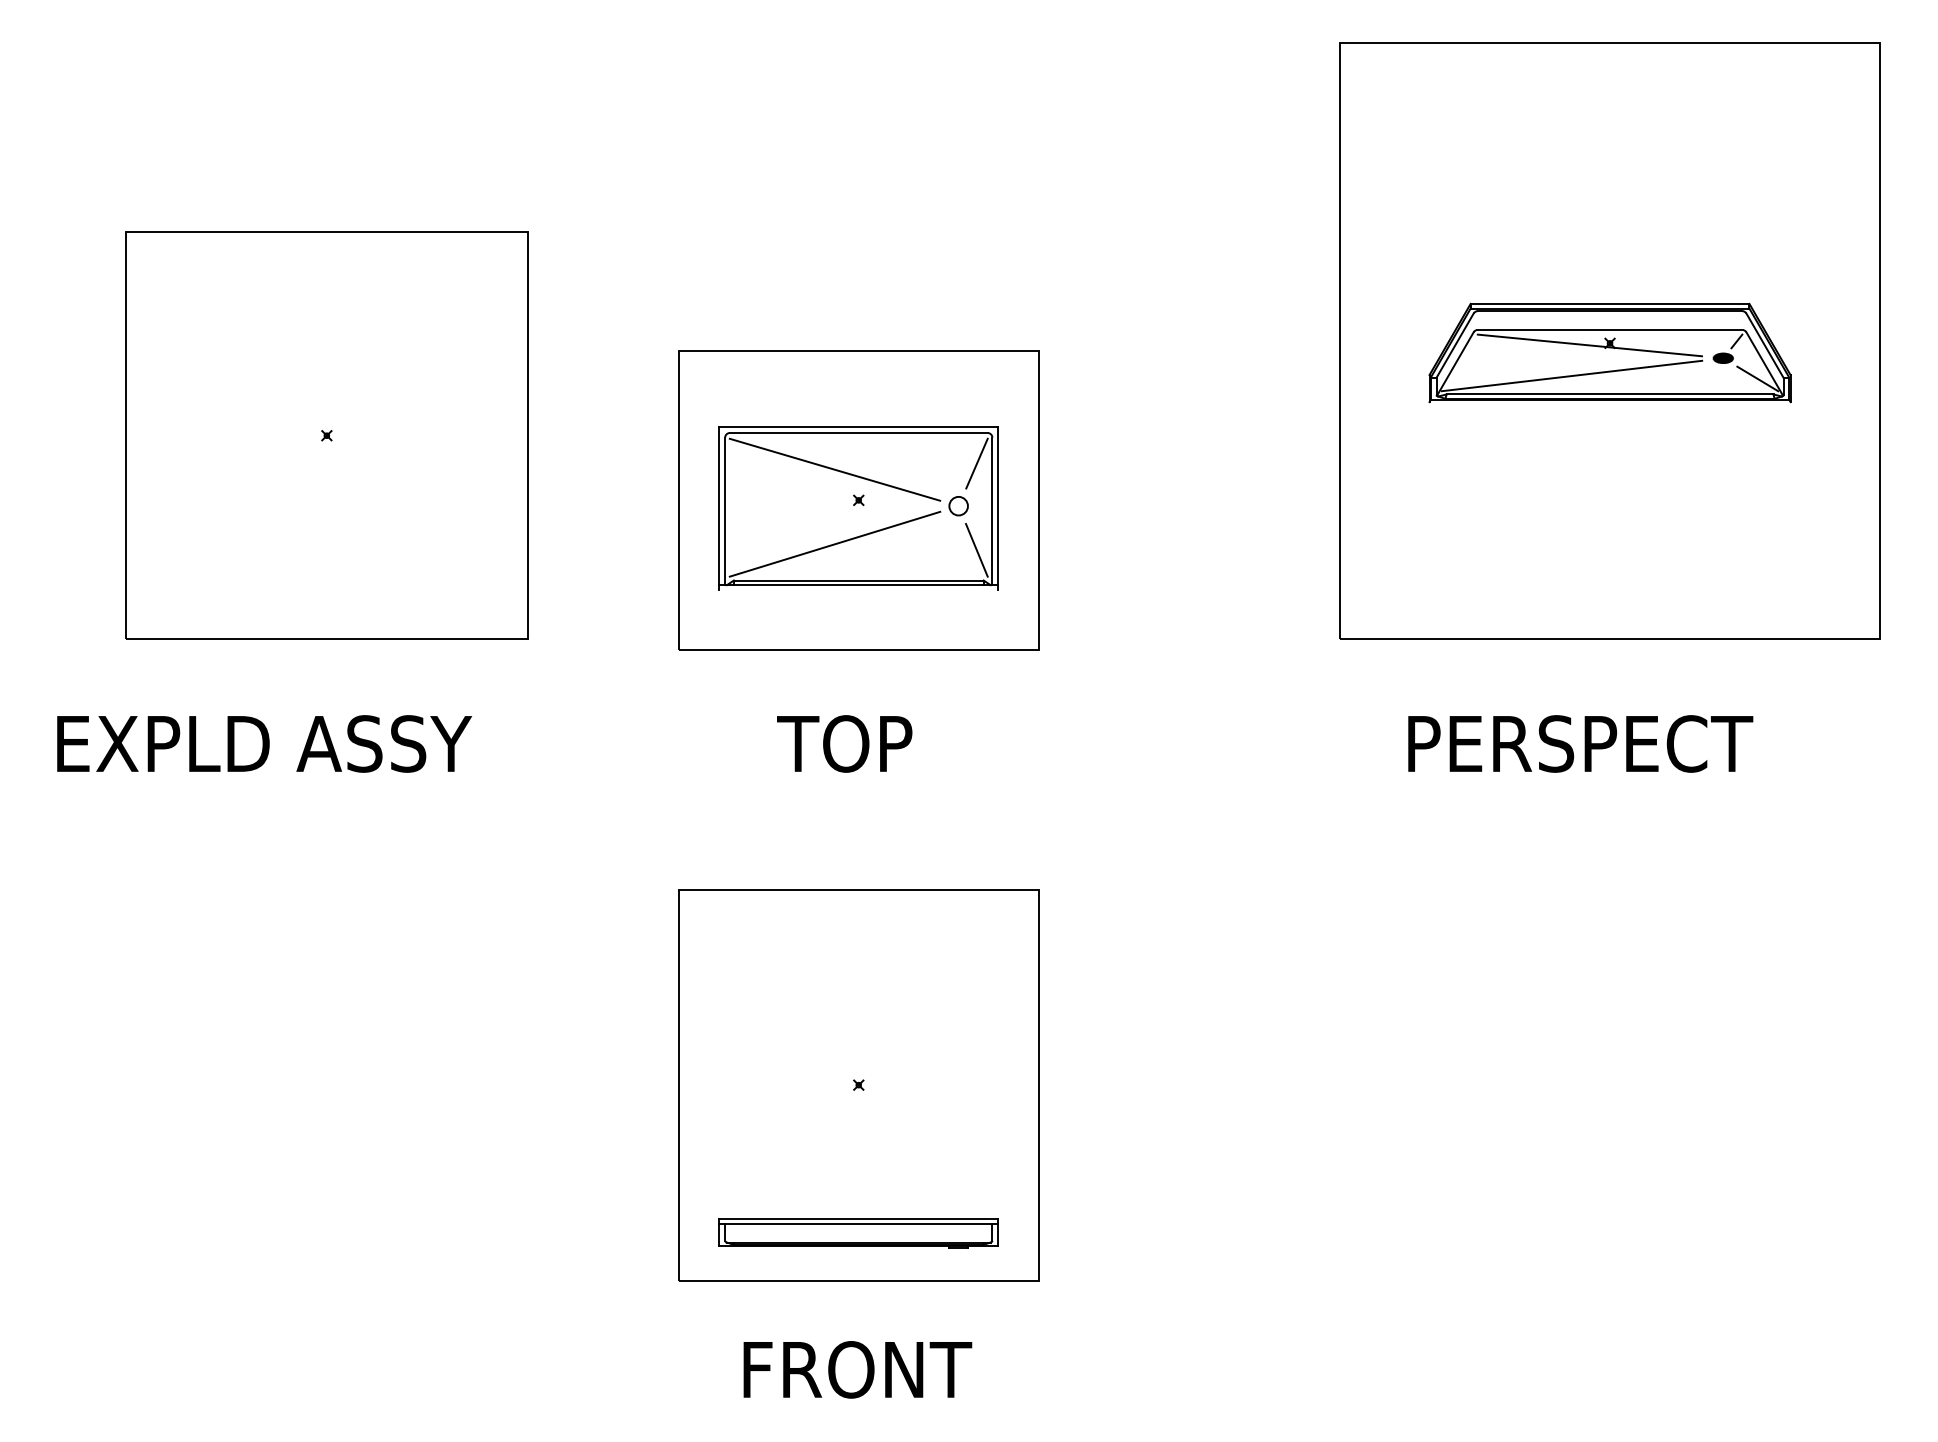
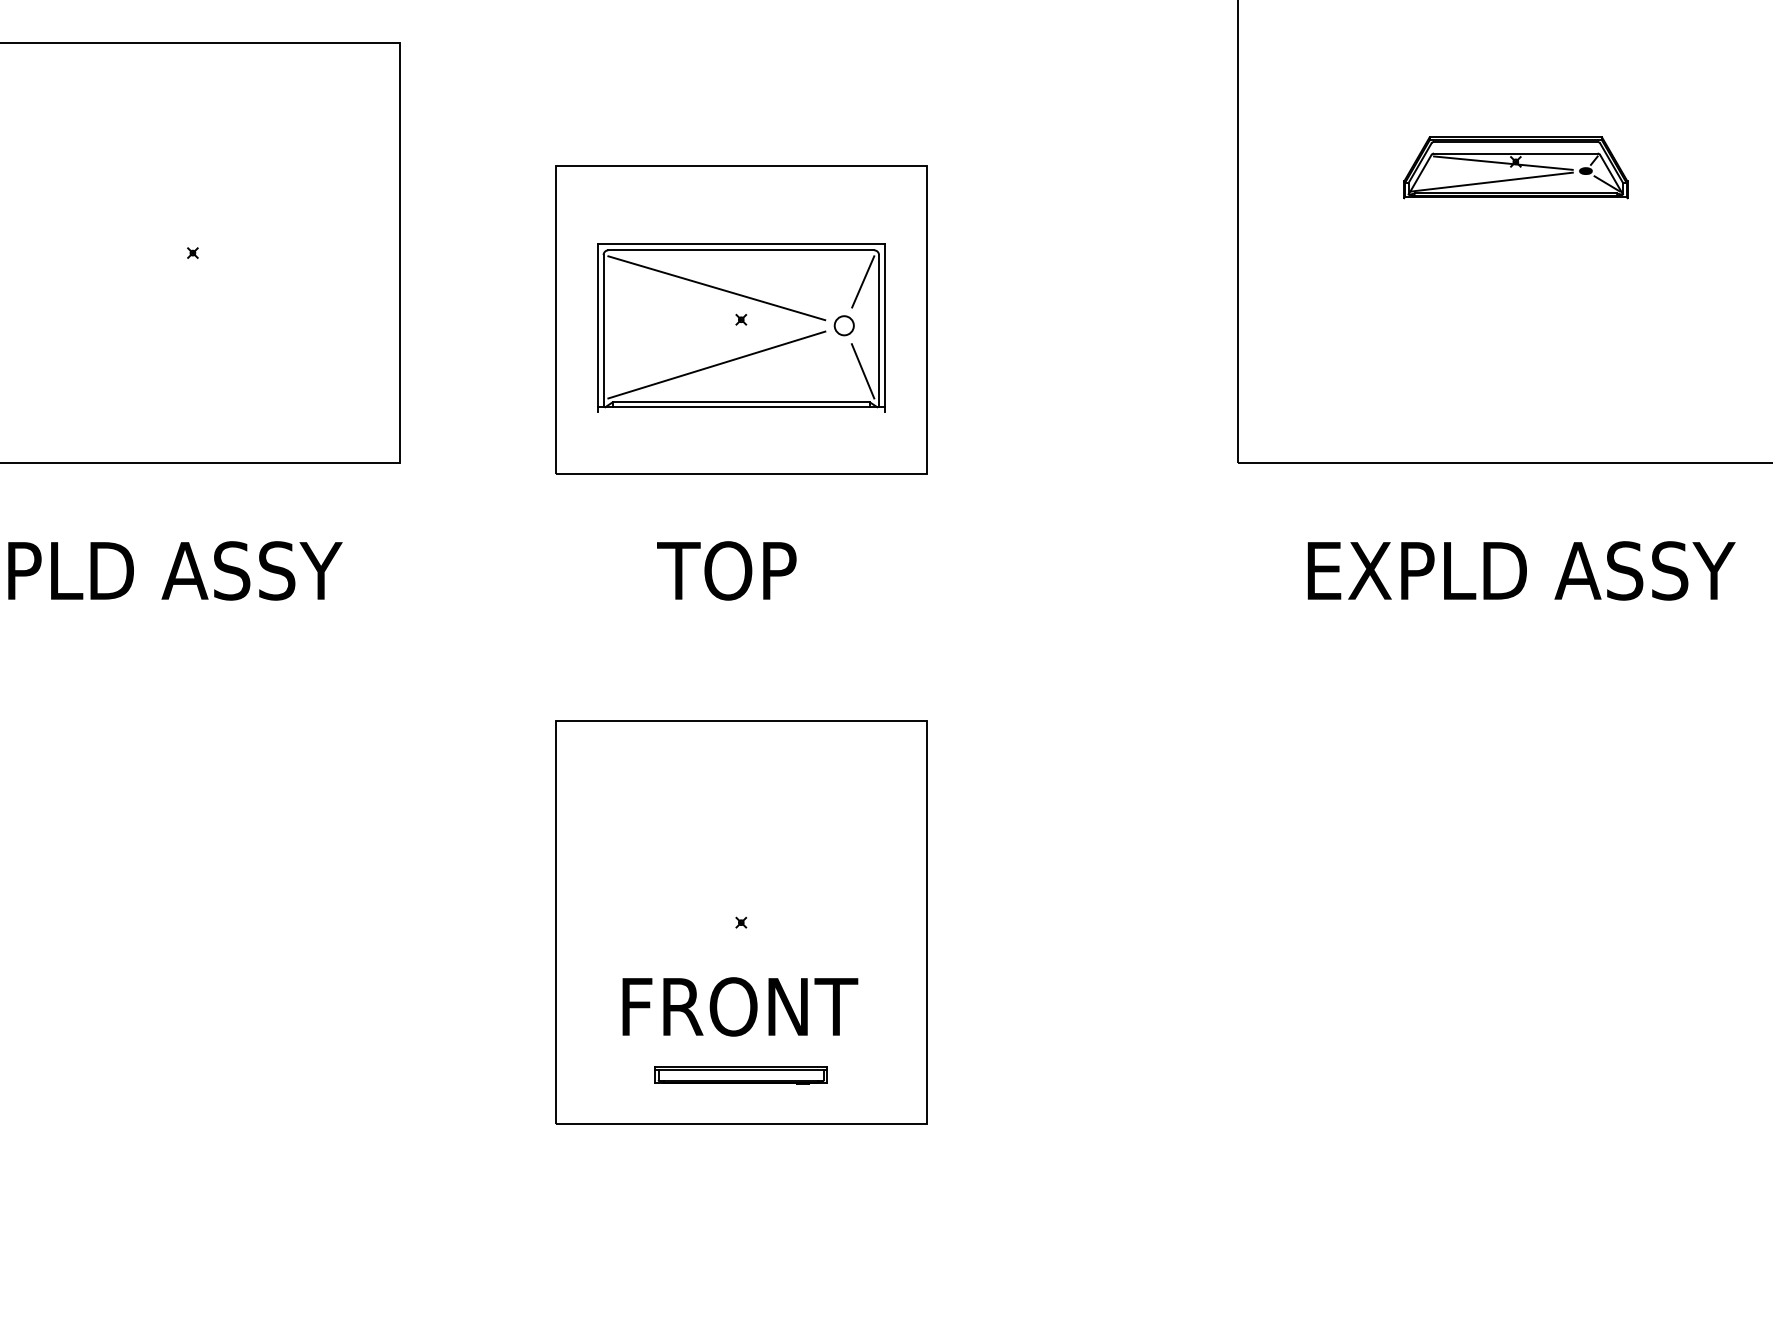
part: (1609, 352) -> (1515, 167), size x0.6
text: (1619, 743) -> (1525, 570), PERSPECT -> EXPLD ASSY
part: (858, 1233) -> (741, 1075), size x0.6
text: (857, 1369) -> (739, 1006), moved

